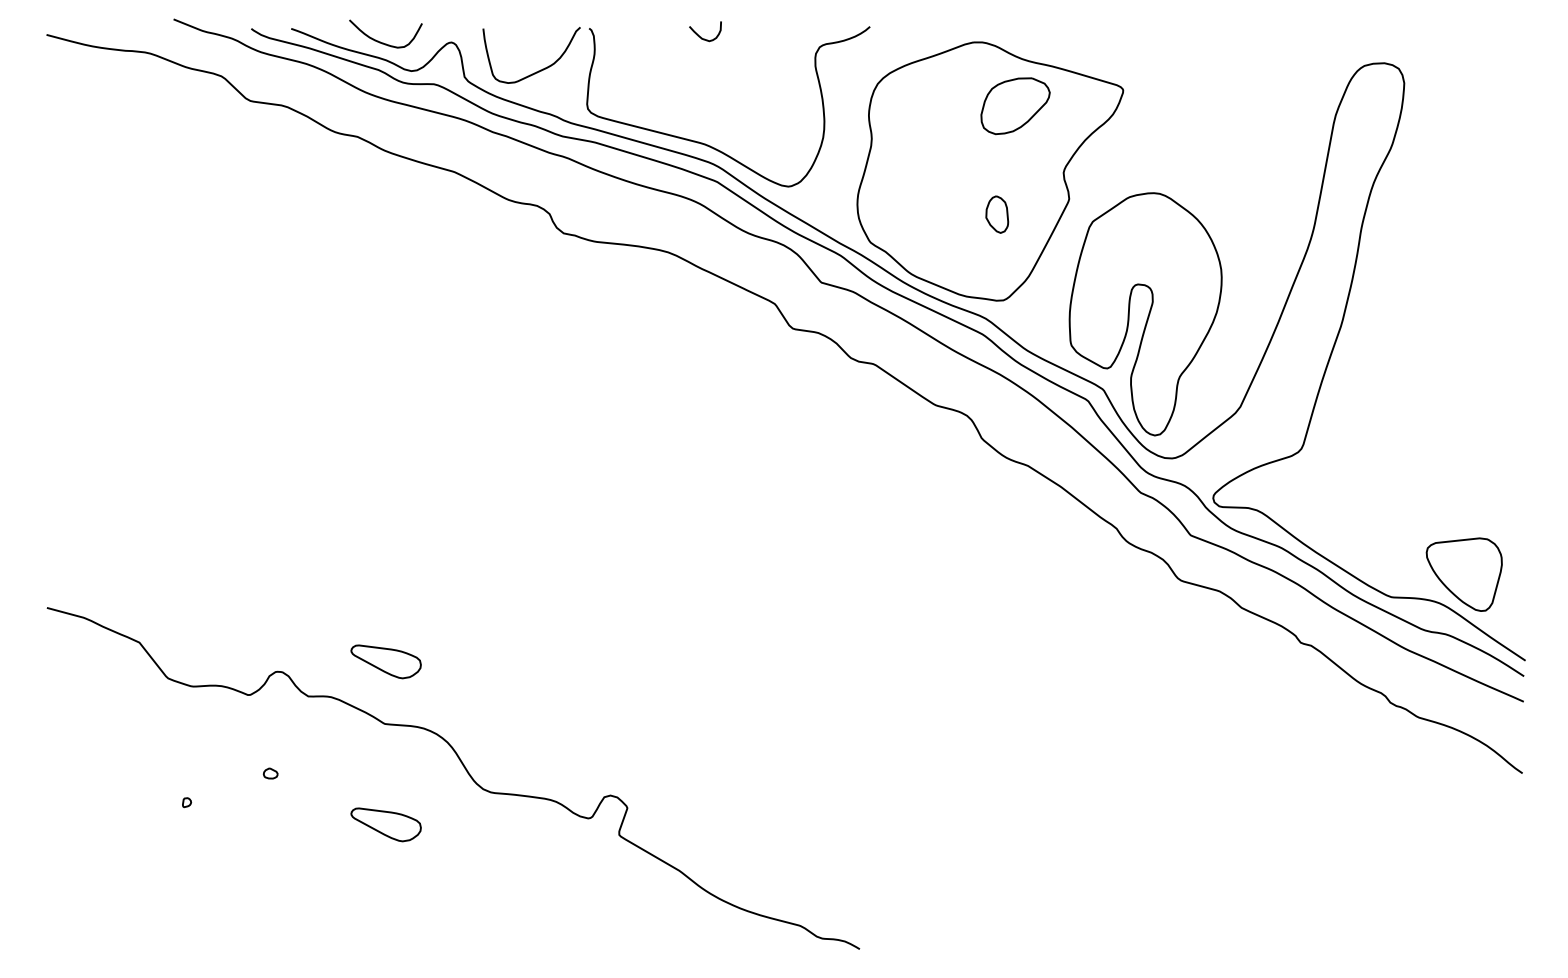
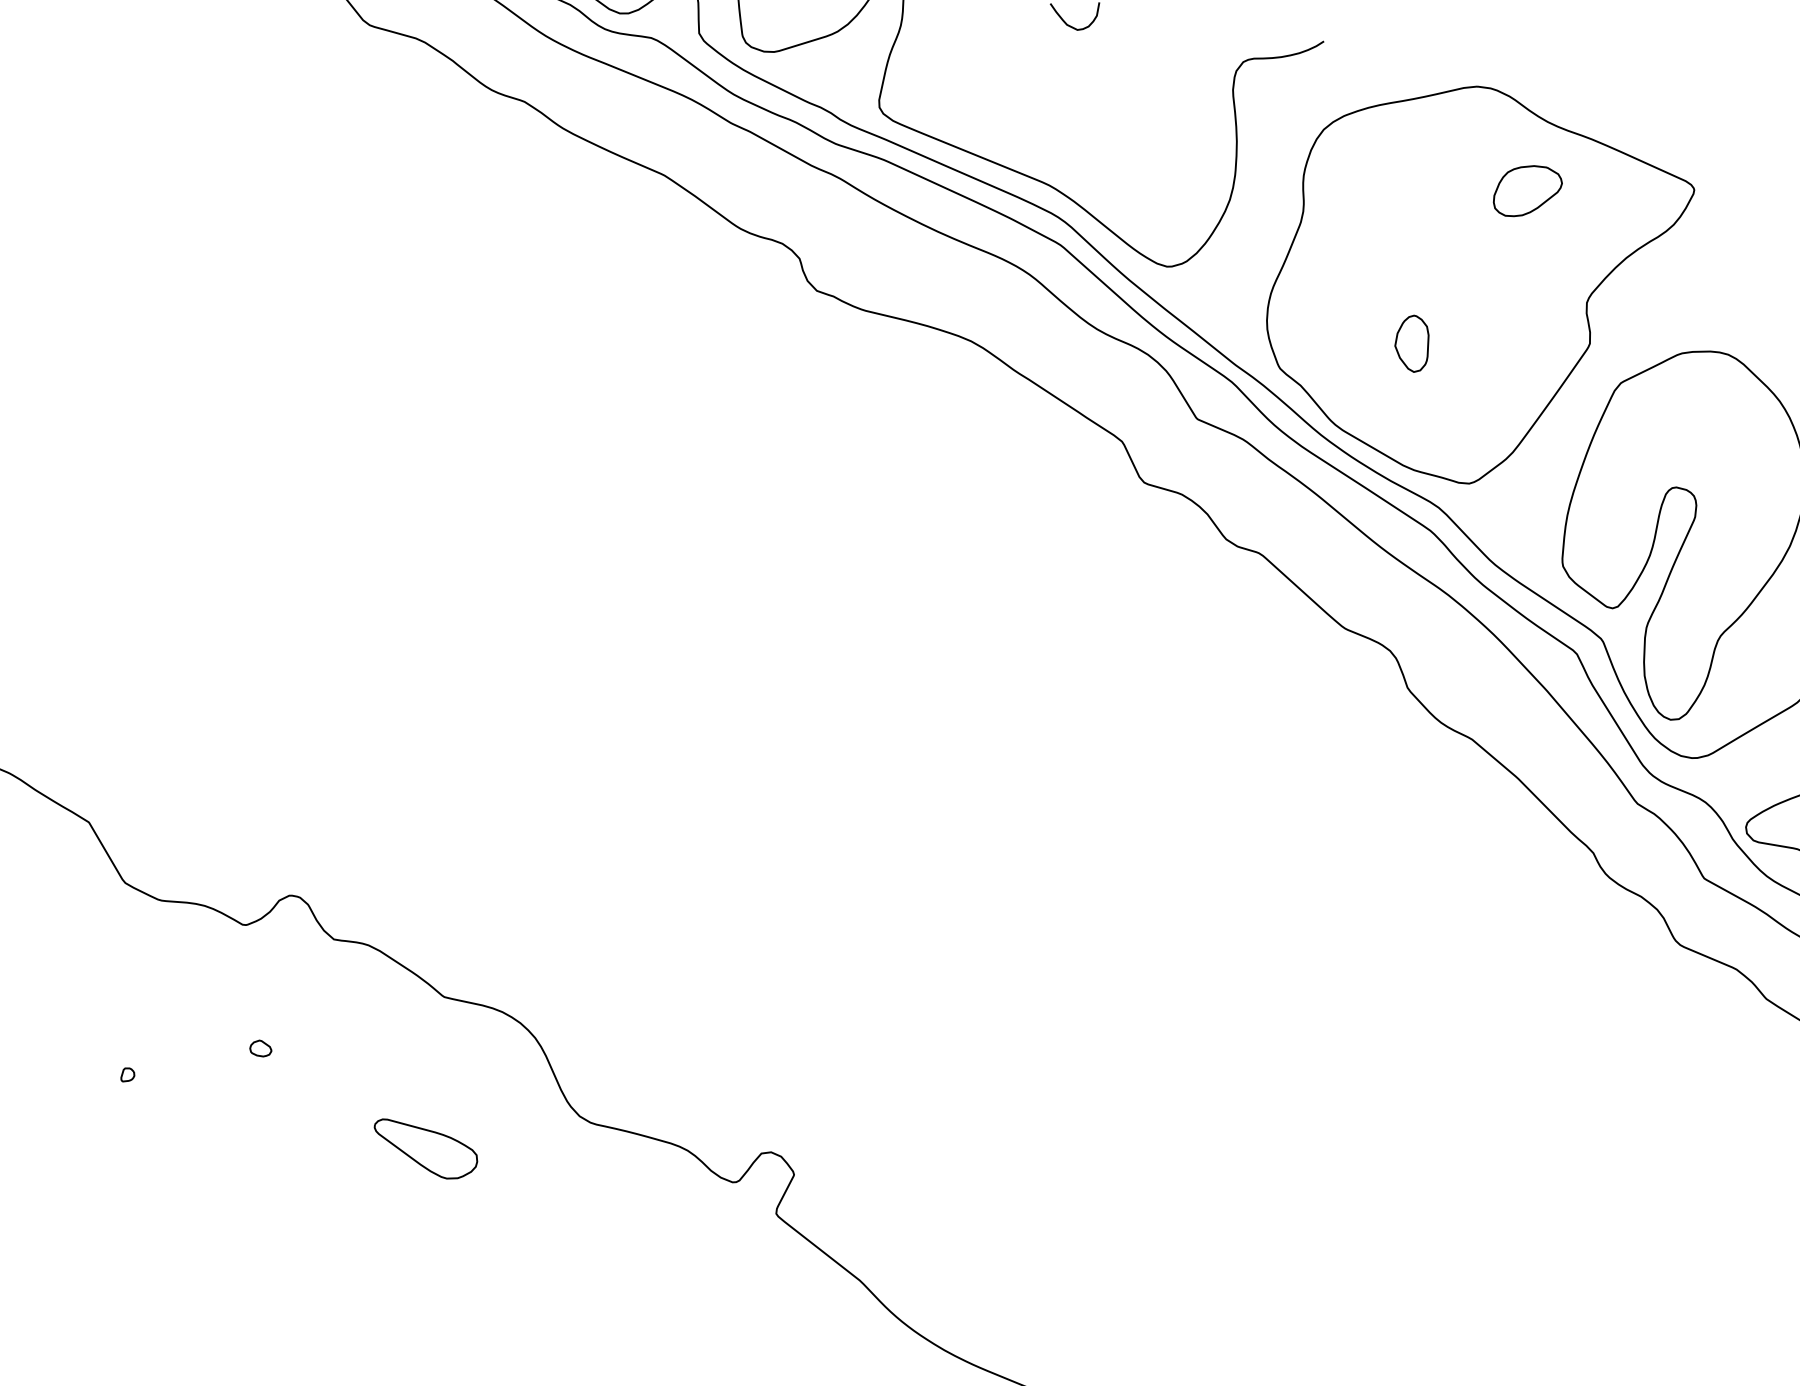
part: (1015, 105) -> (1527, 190), size x0.62
part: (997, 214) -> (1412, 343), moved
part: (385, 661) -> (458, 902), removed

